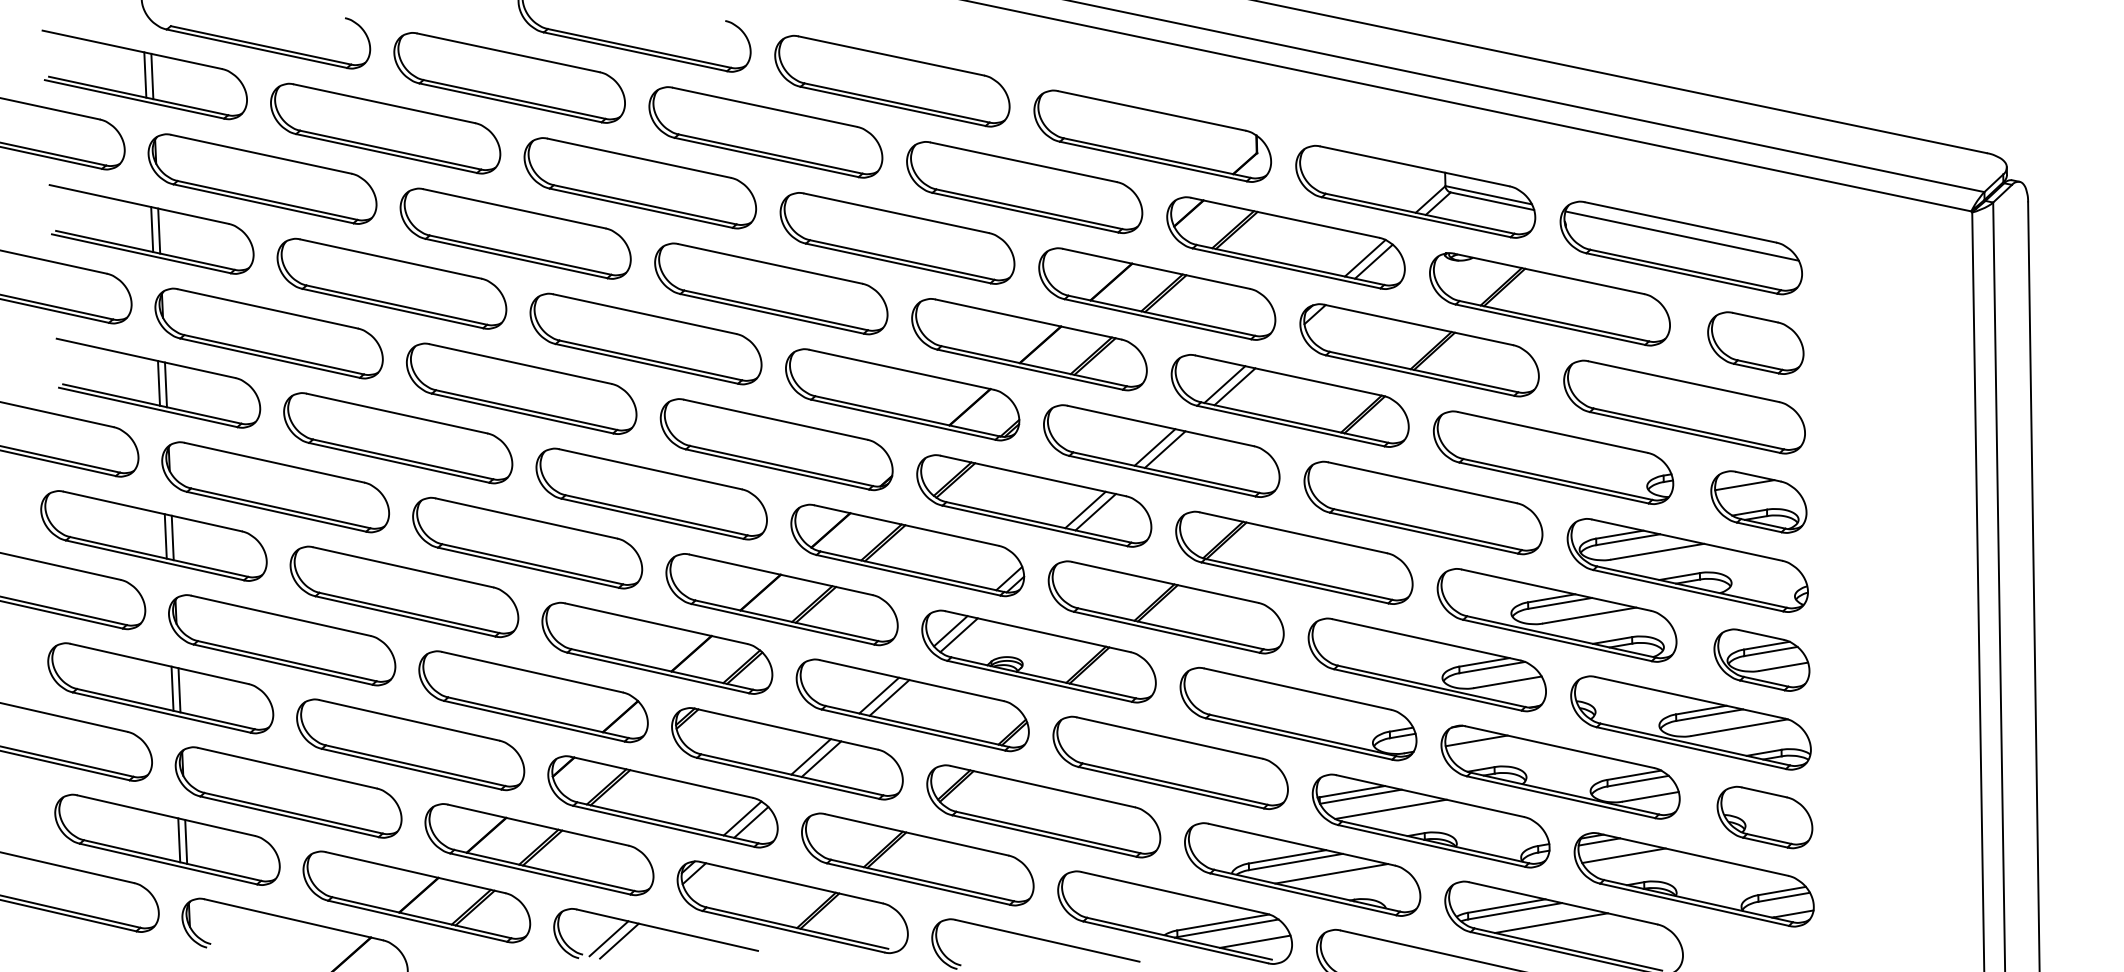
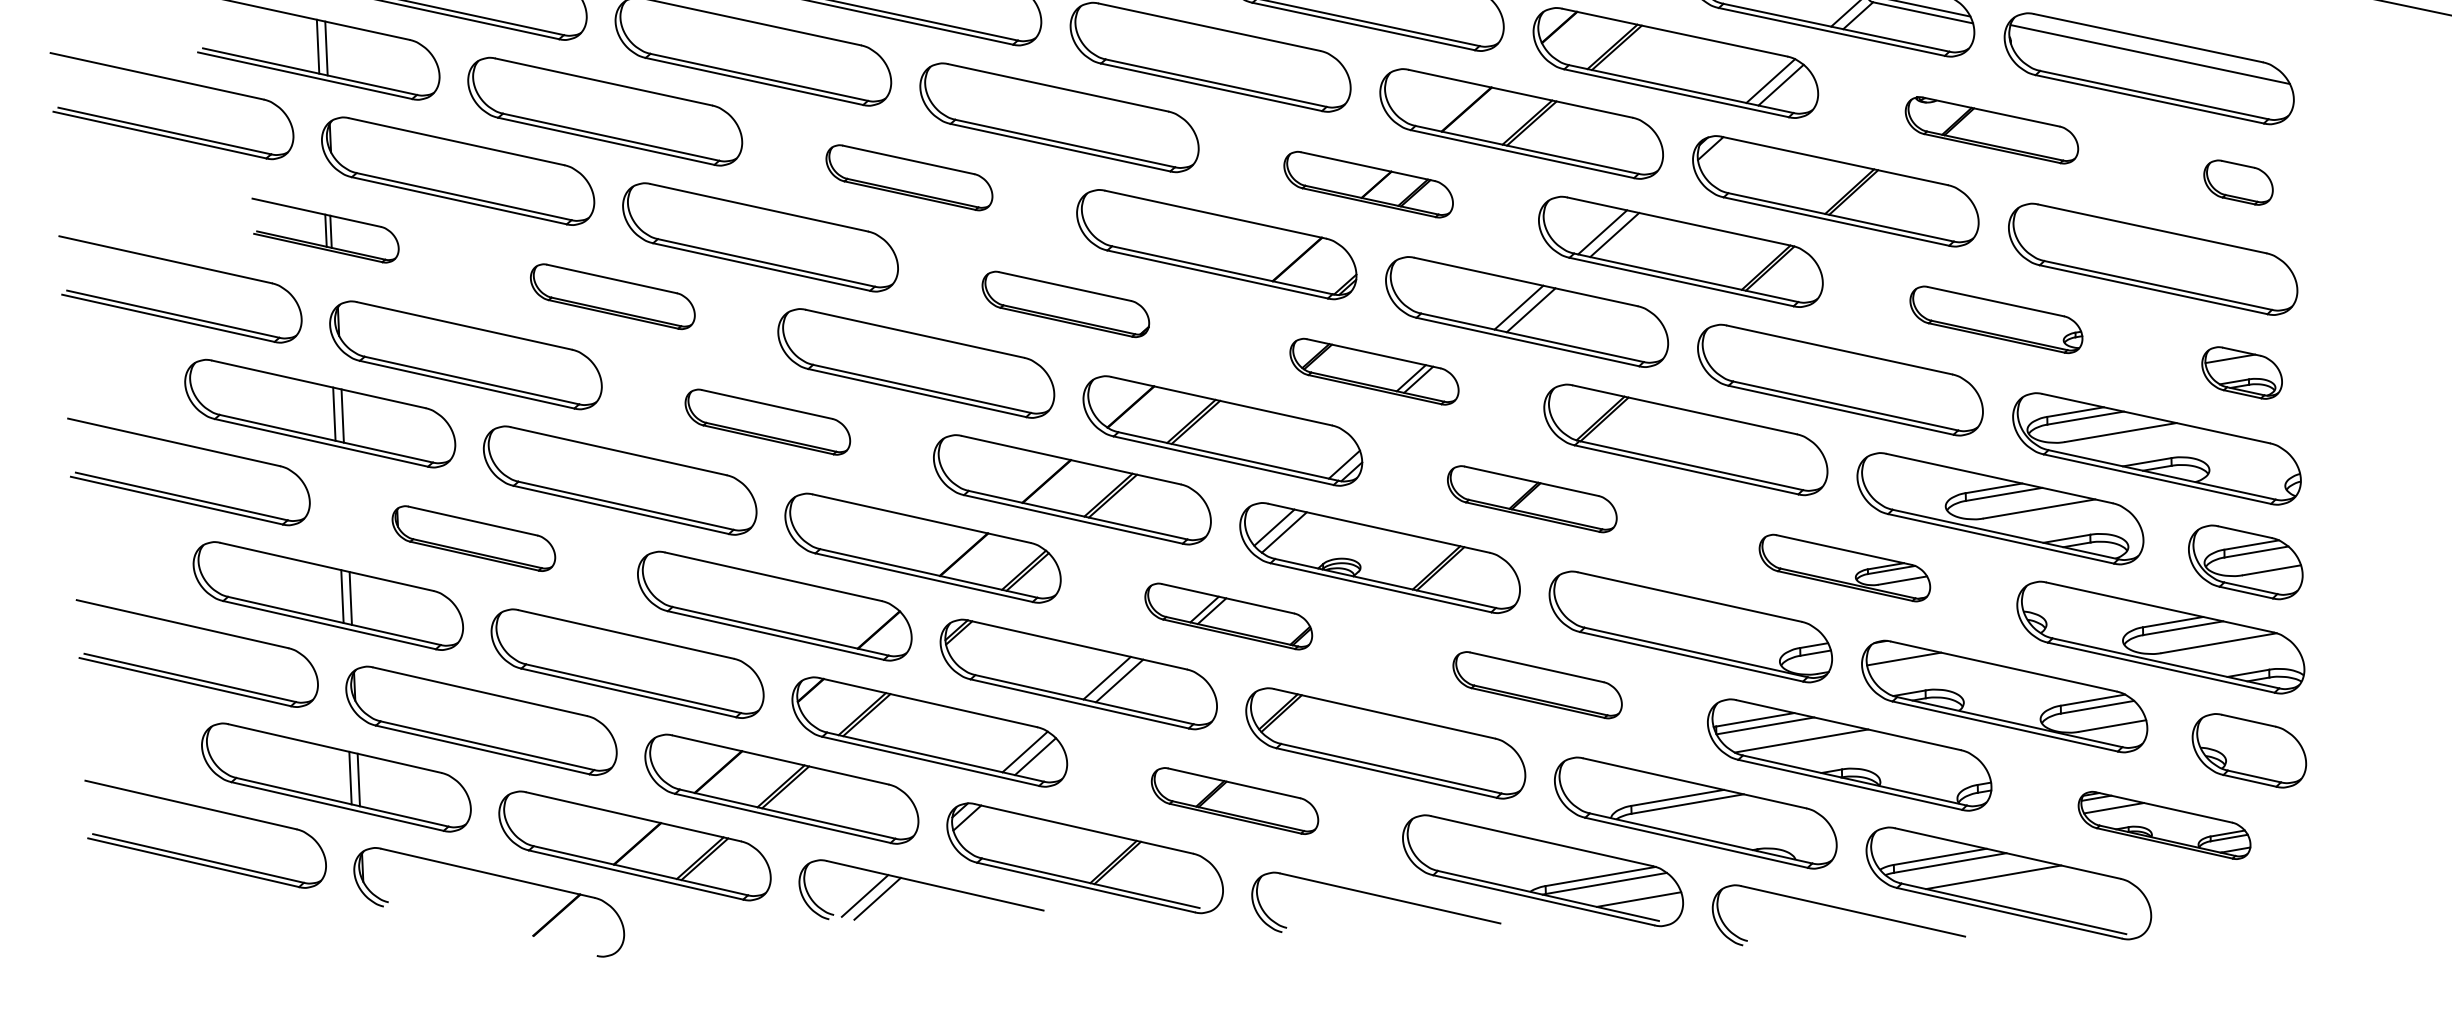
part: (1549, 299) -> (1991, 130), size x0.6
part: (645, 338) -> (908, 177), size x0.6
part: (1755, 342) -> (2238, 181), size x0.6
part: (1029, 344) -> (1368, 184), size x0.6
part: (158, 382) -> (325, 229), size x0.6
part: (398, 438) -> (613, 296), size x0.6
part: (776, 444) -> (1065, 304), size x0.6
part: (1553, 457) -> (1996, 319), size x0.6
part: (1034, 500) -> (1374, 371), size x0.6
part: (1758, 501) -> (2241, 372), size x0.7
part: (527, 542) -> (767, 421), size x0.6
part: (1165, 607) -> (1531, 499), size x0.6
part: (282, 640) -> (474, 538), size x0.6
part: (1426, 664) -> (1844, 567), size x0.6
part: (912, 705) -> (1228, 616), size x0.6
part: (1170, 762) -> (1537, 684), size x0.6
part: (917, 859) -> (1234, 801), size x0.6
line: (1331, 873) -> (1730, 817), removed
part: (1693, 879) -> (2163, 825), size x0.6

